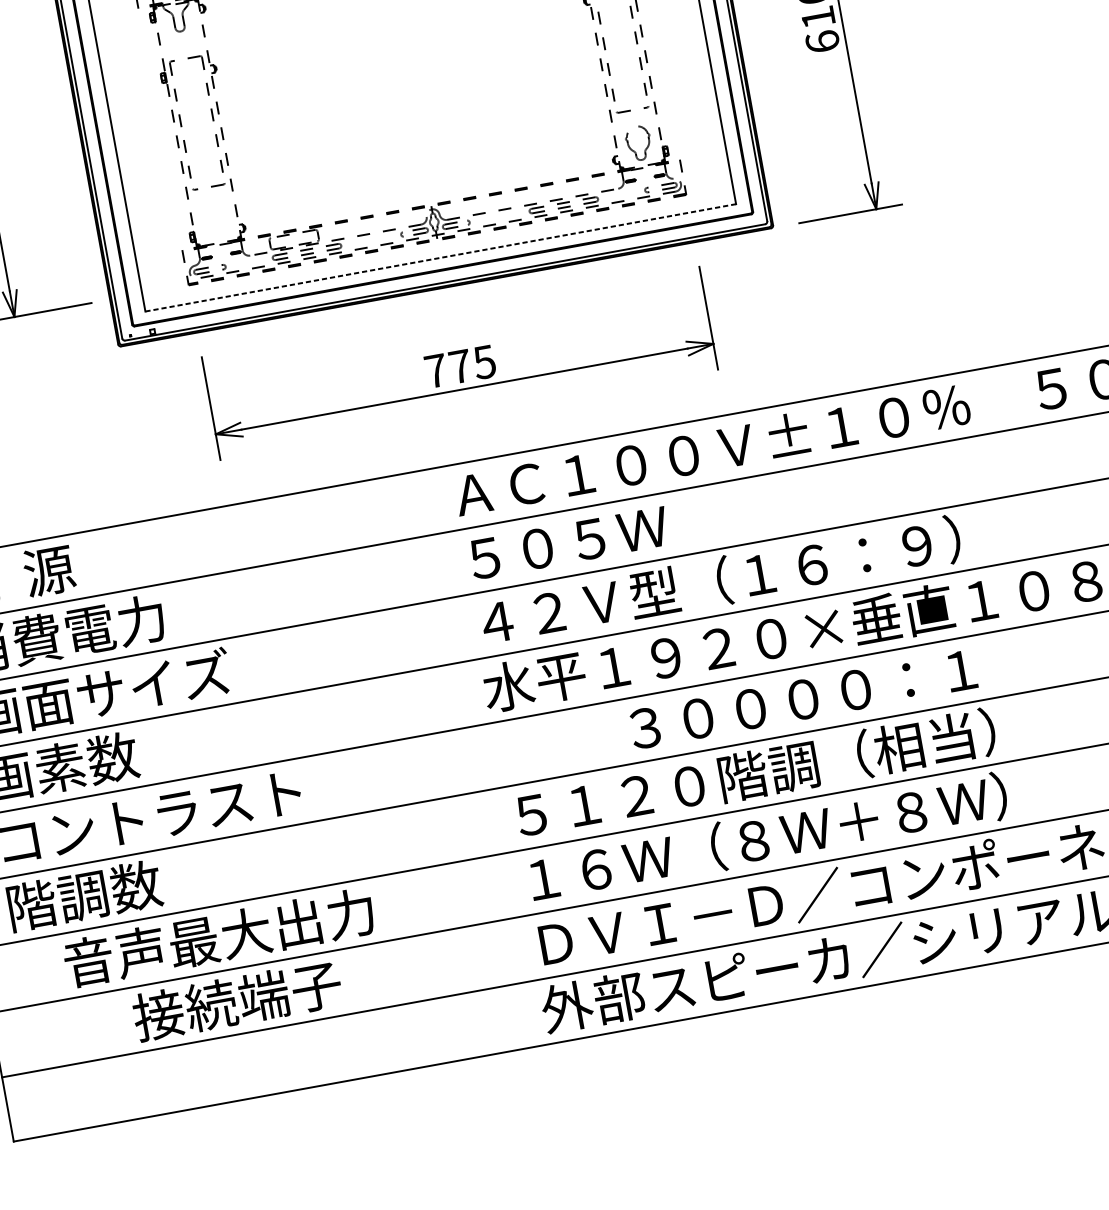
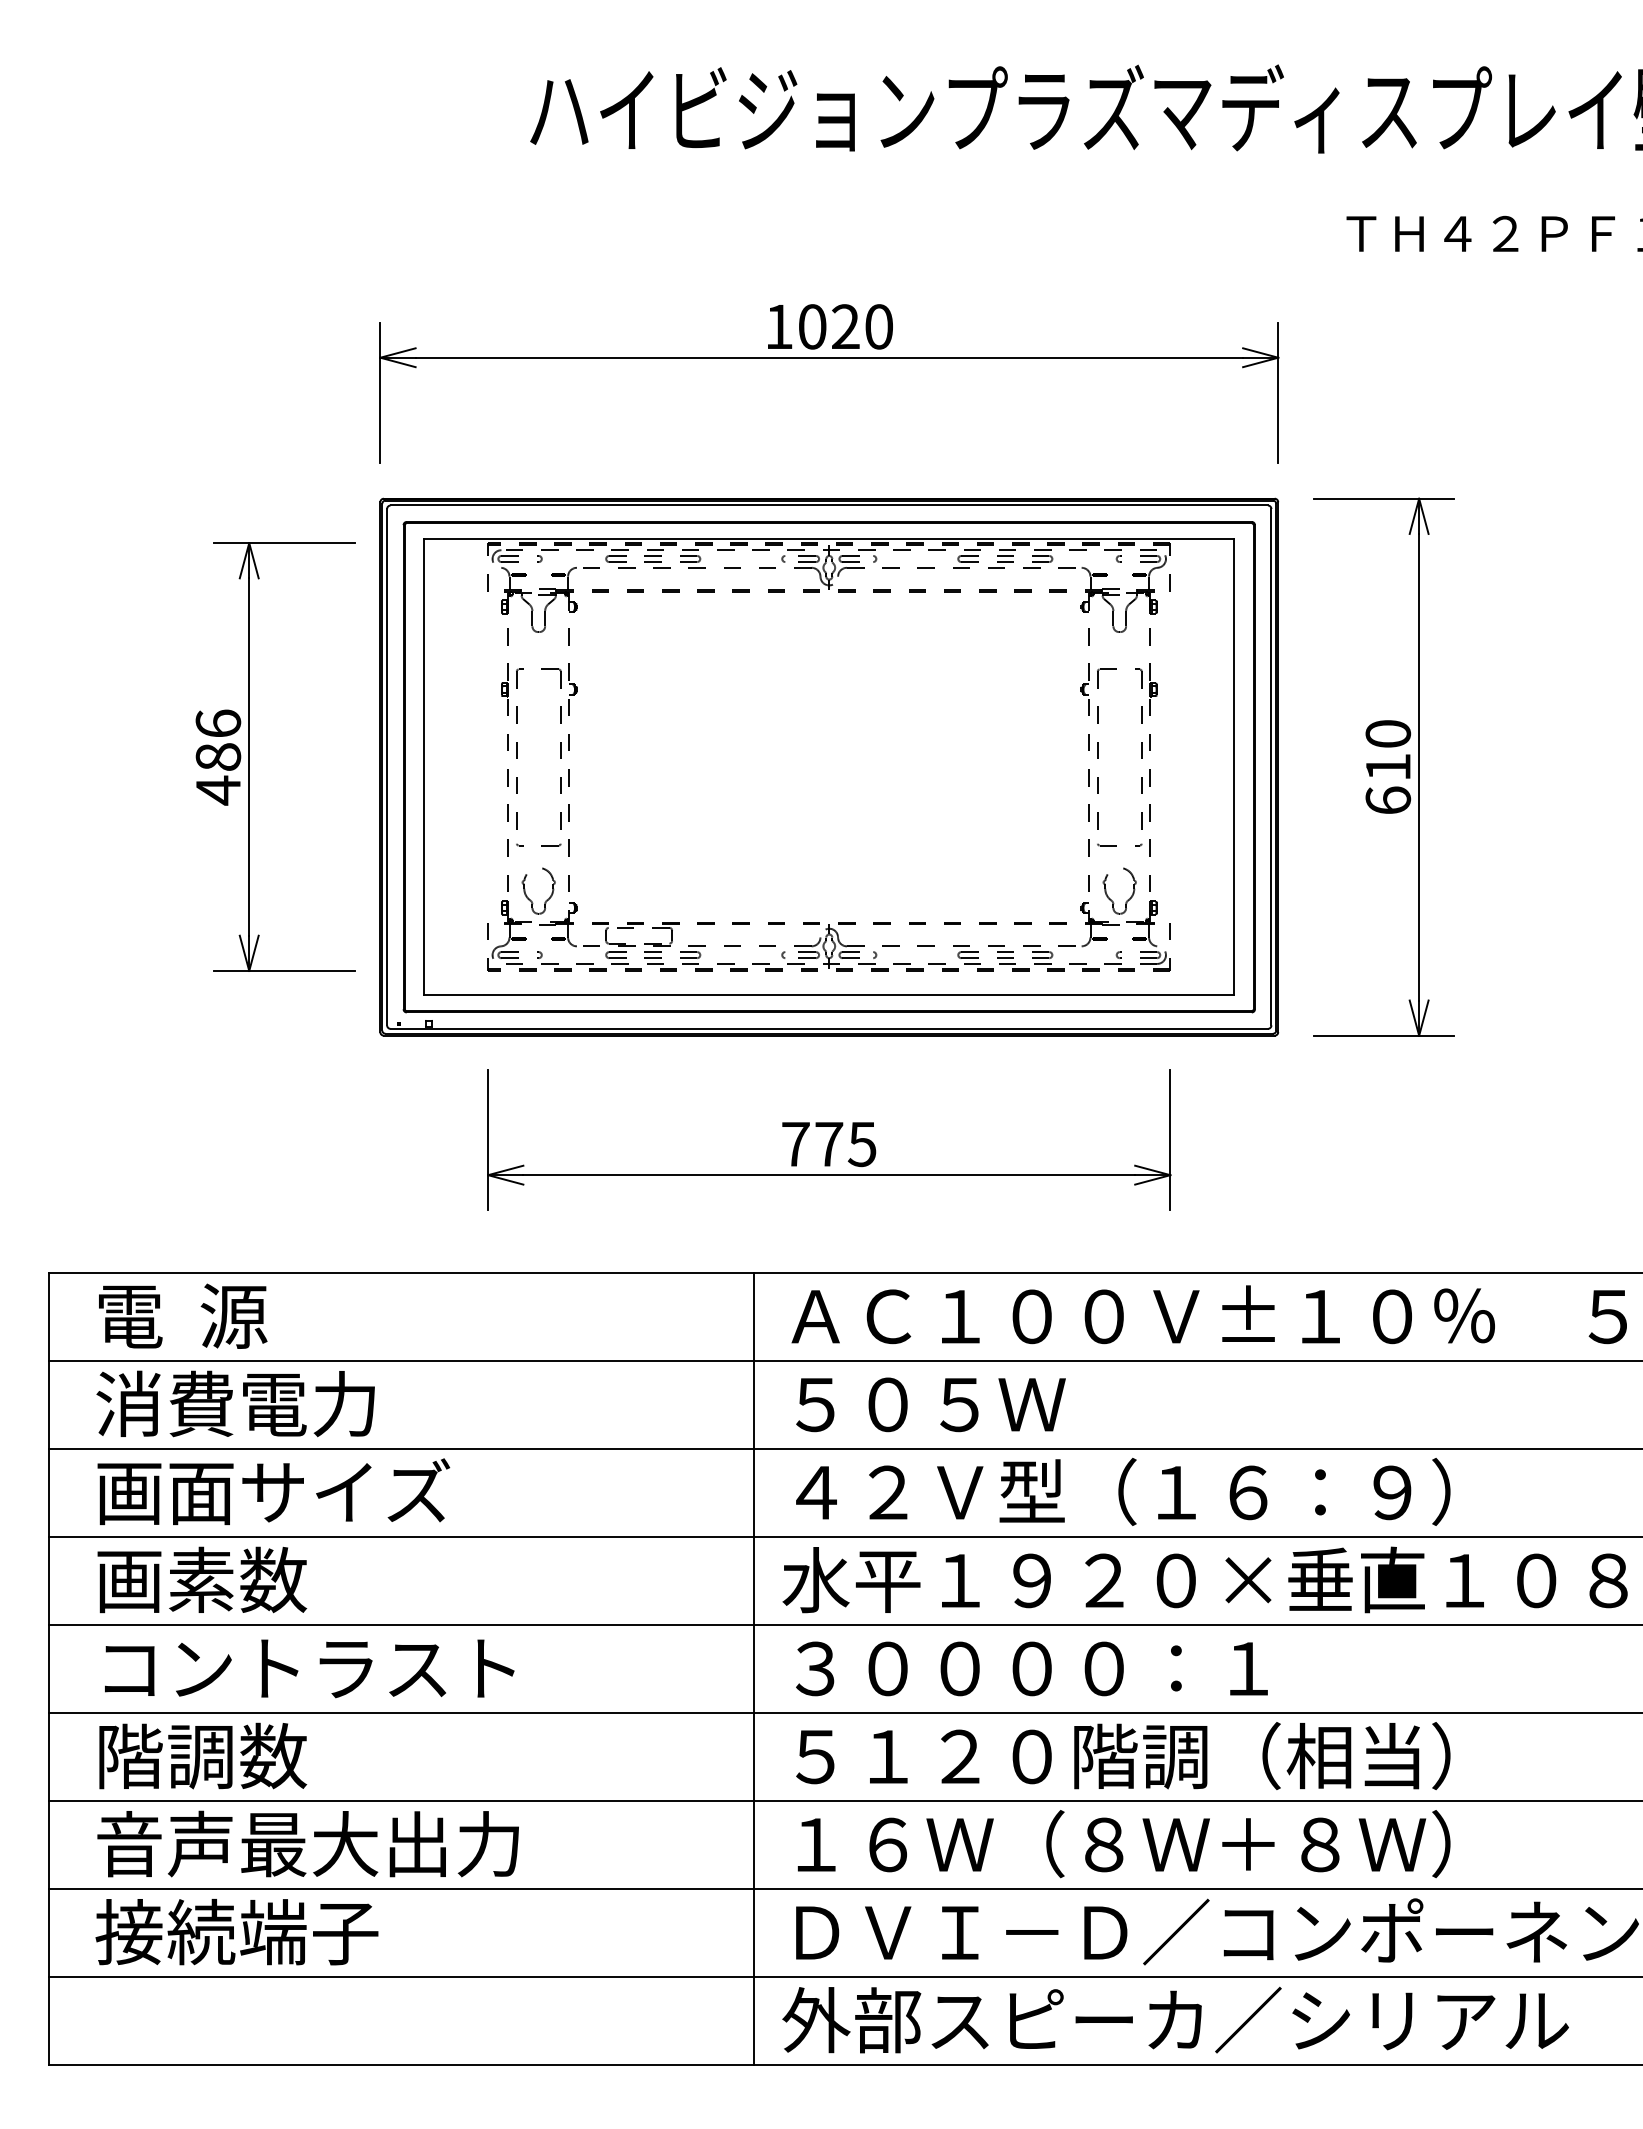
part: (209, 227) -> (529, 898), added
line: (440, 258) -> (829, 995), dashed -> solid
text: (802, 699) -> (1031, 1668), moved
line: (474, 758) -> (753, 1668), added
text: (218, 937) -> (307, 1843), moved
text: (236, 1001) -> (236, 1932), moved

